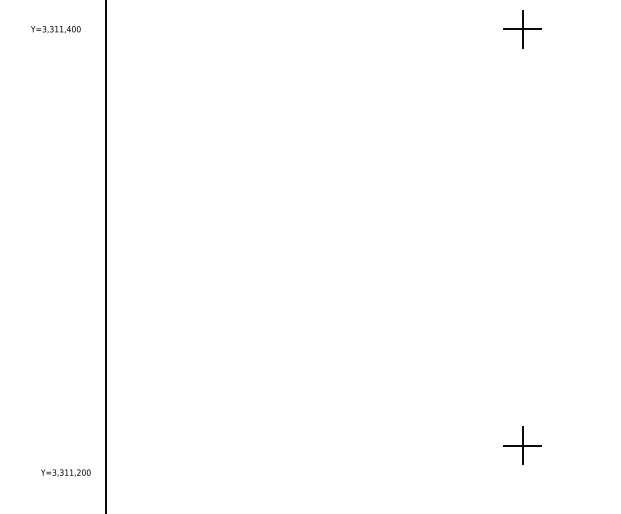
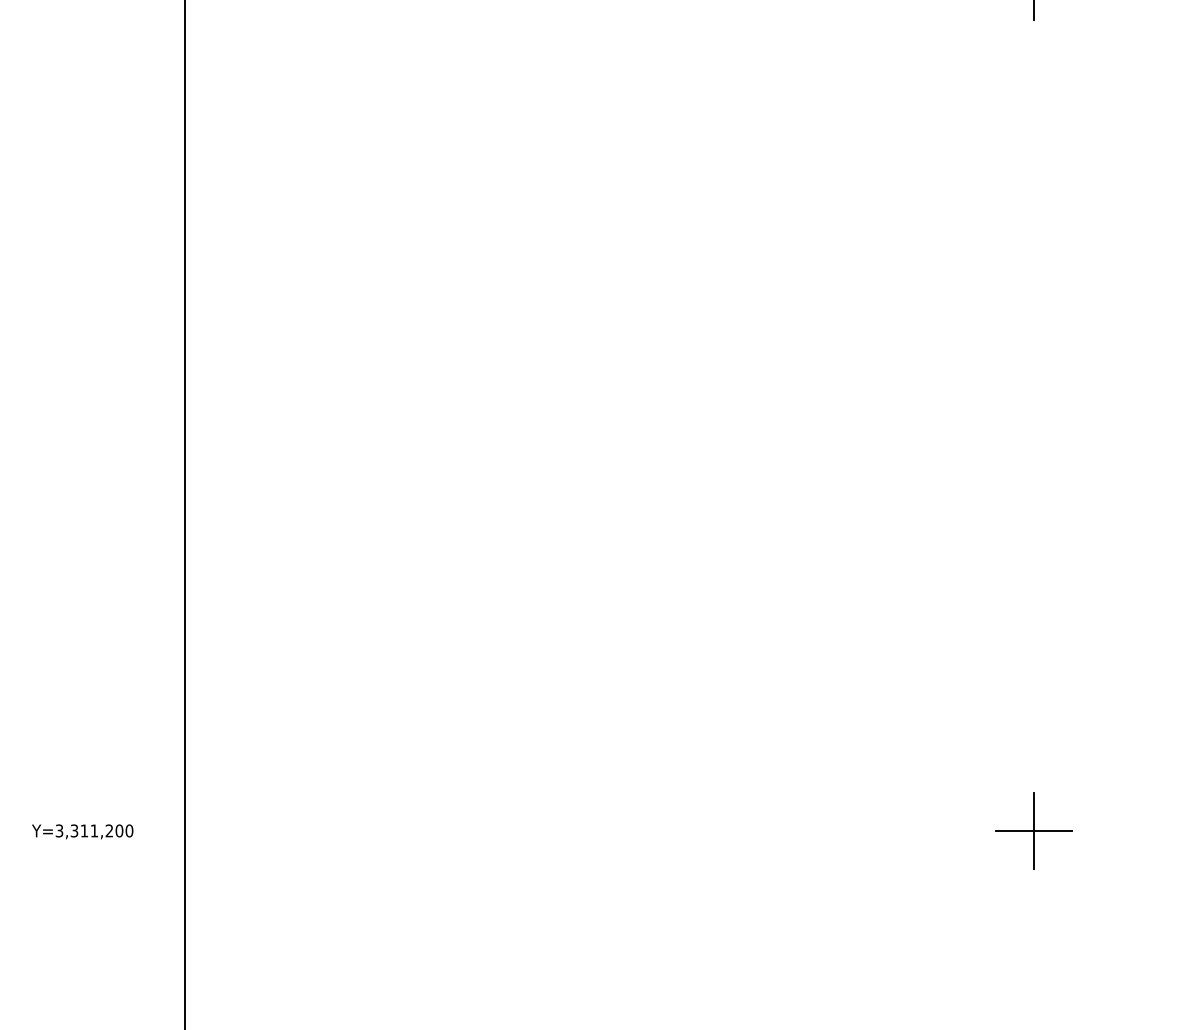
text: (65, 472) -> (82, 830), moved

